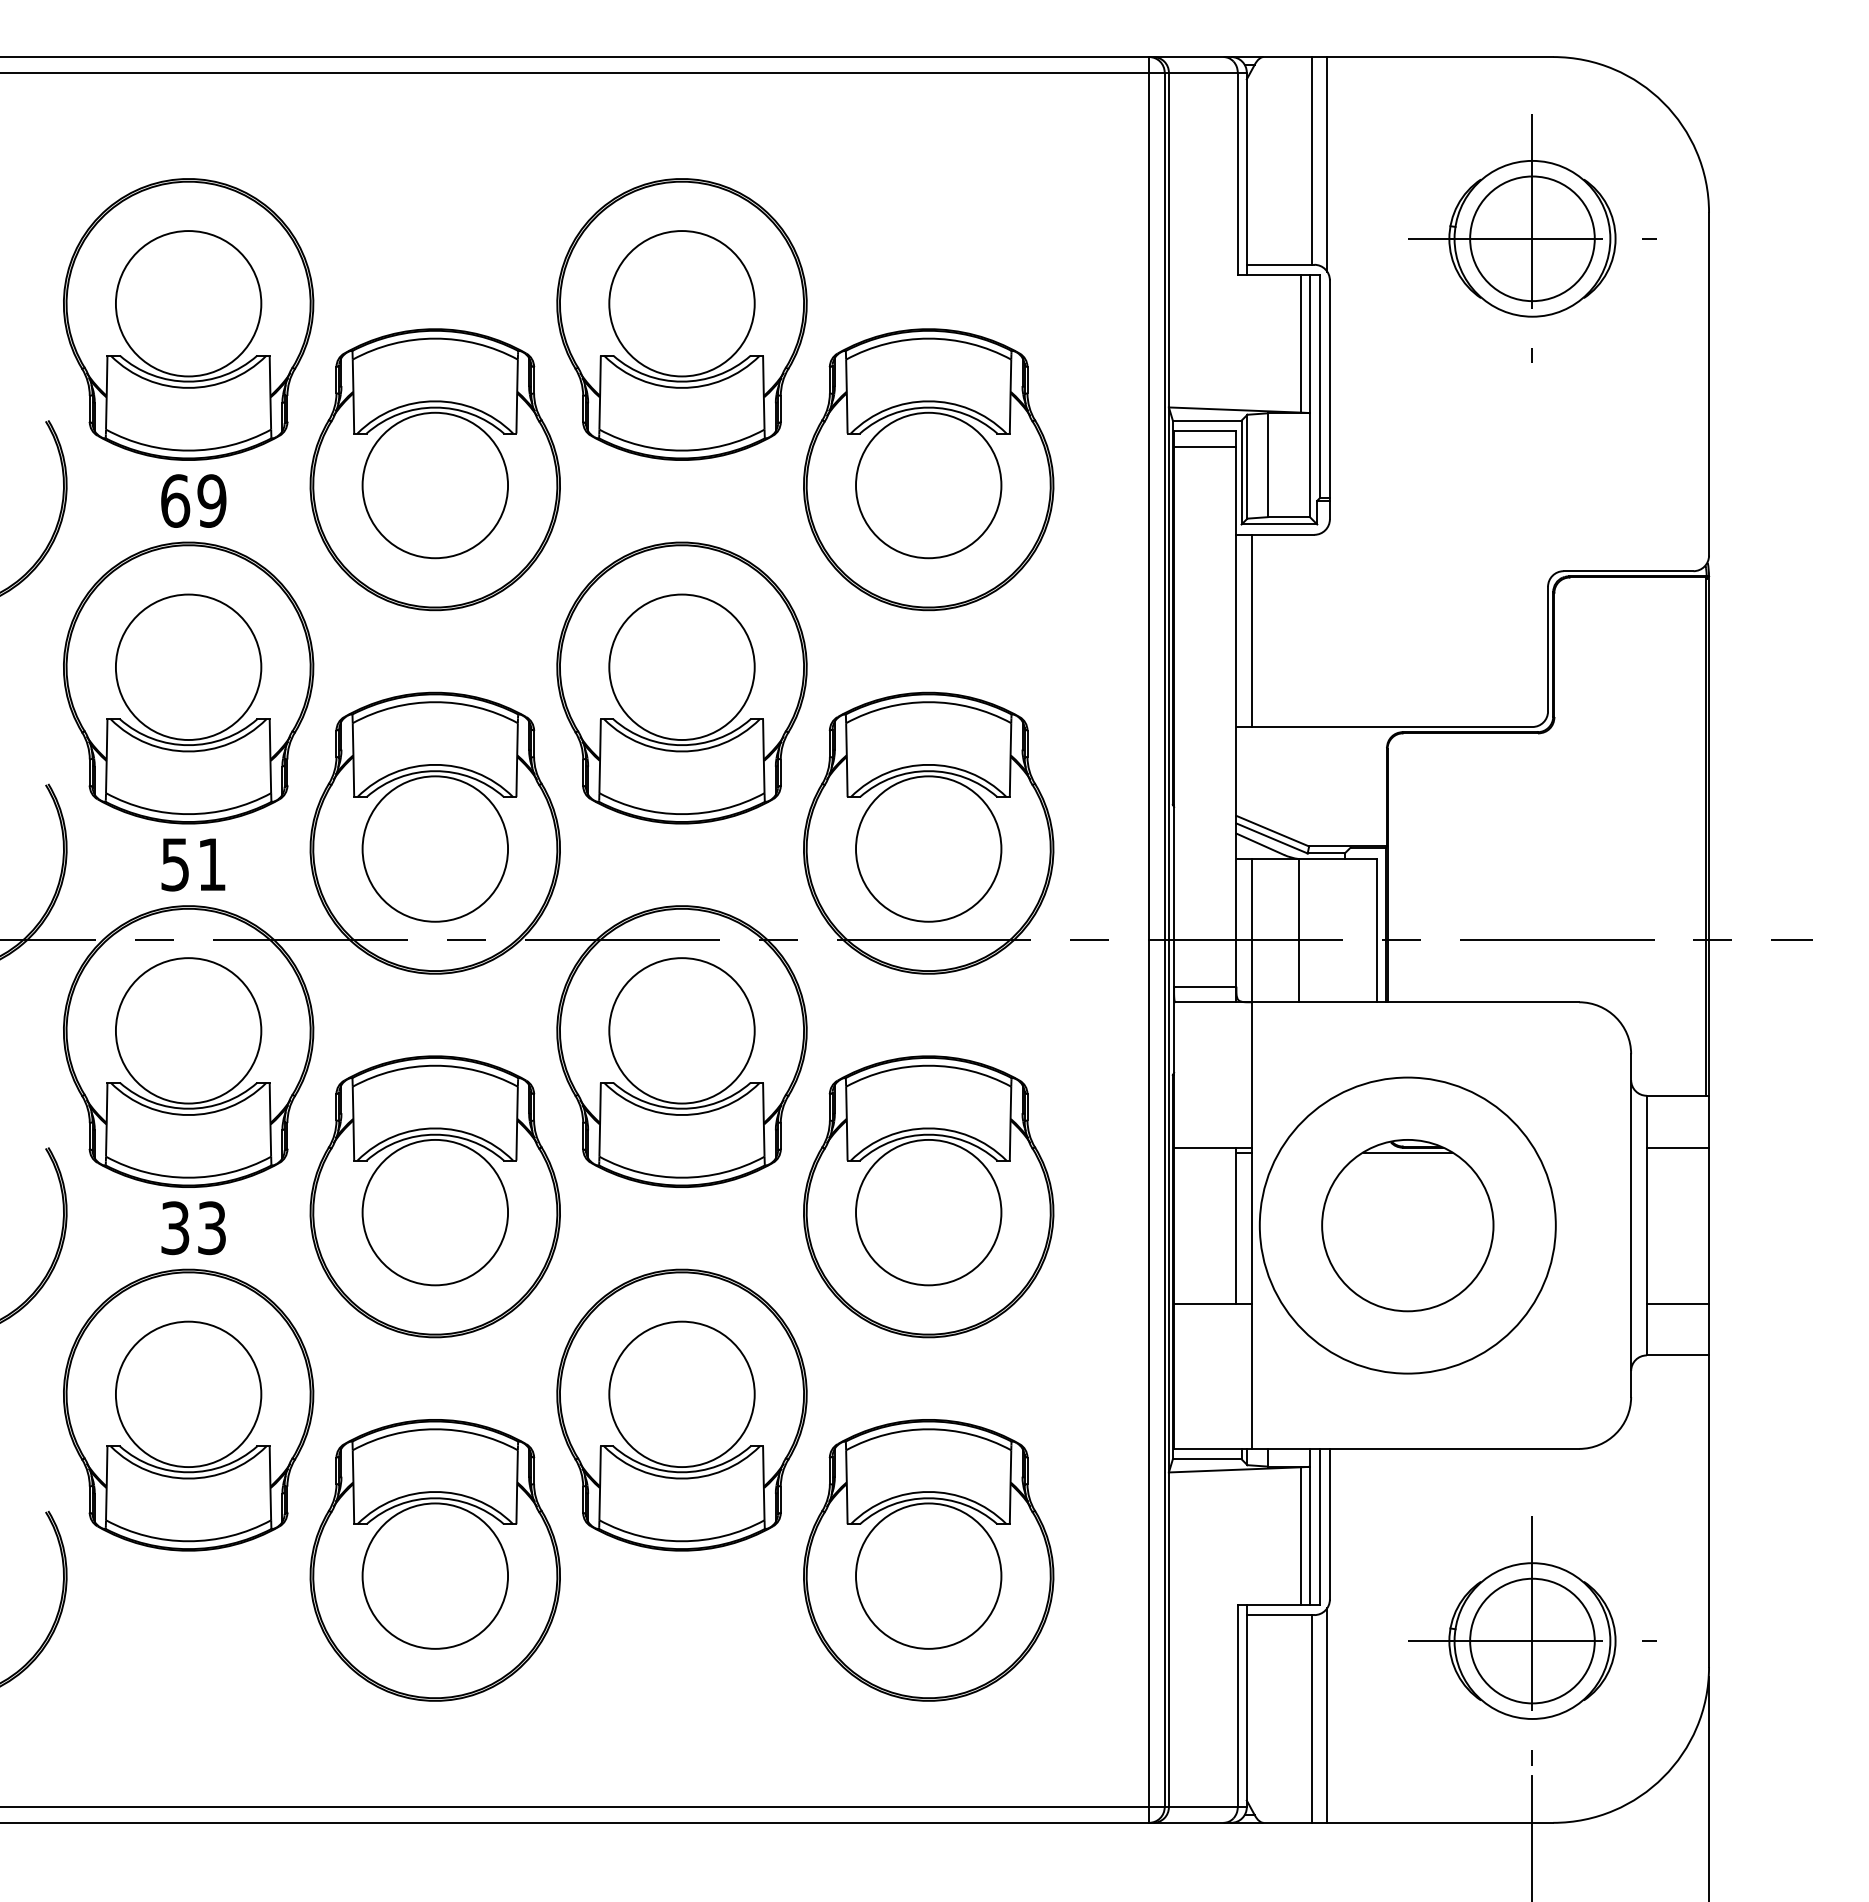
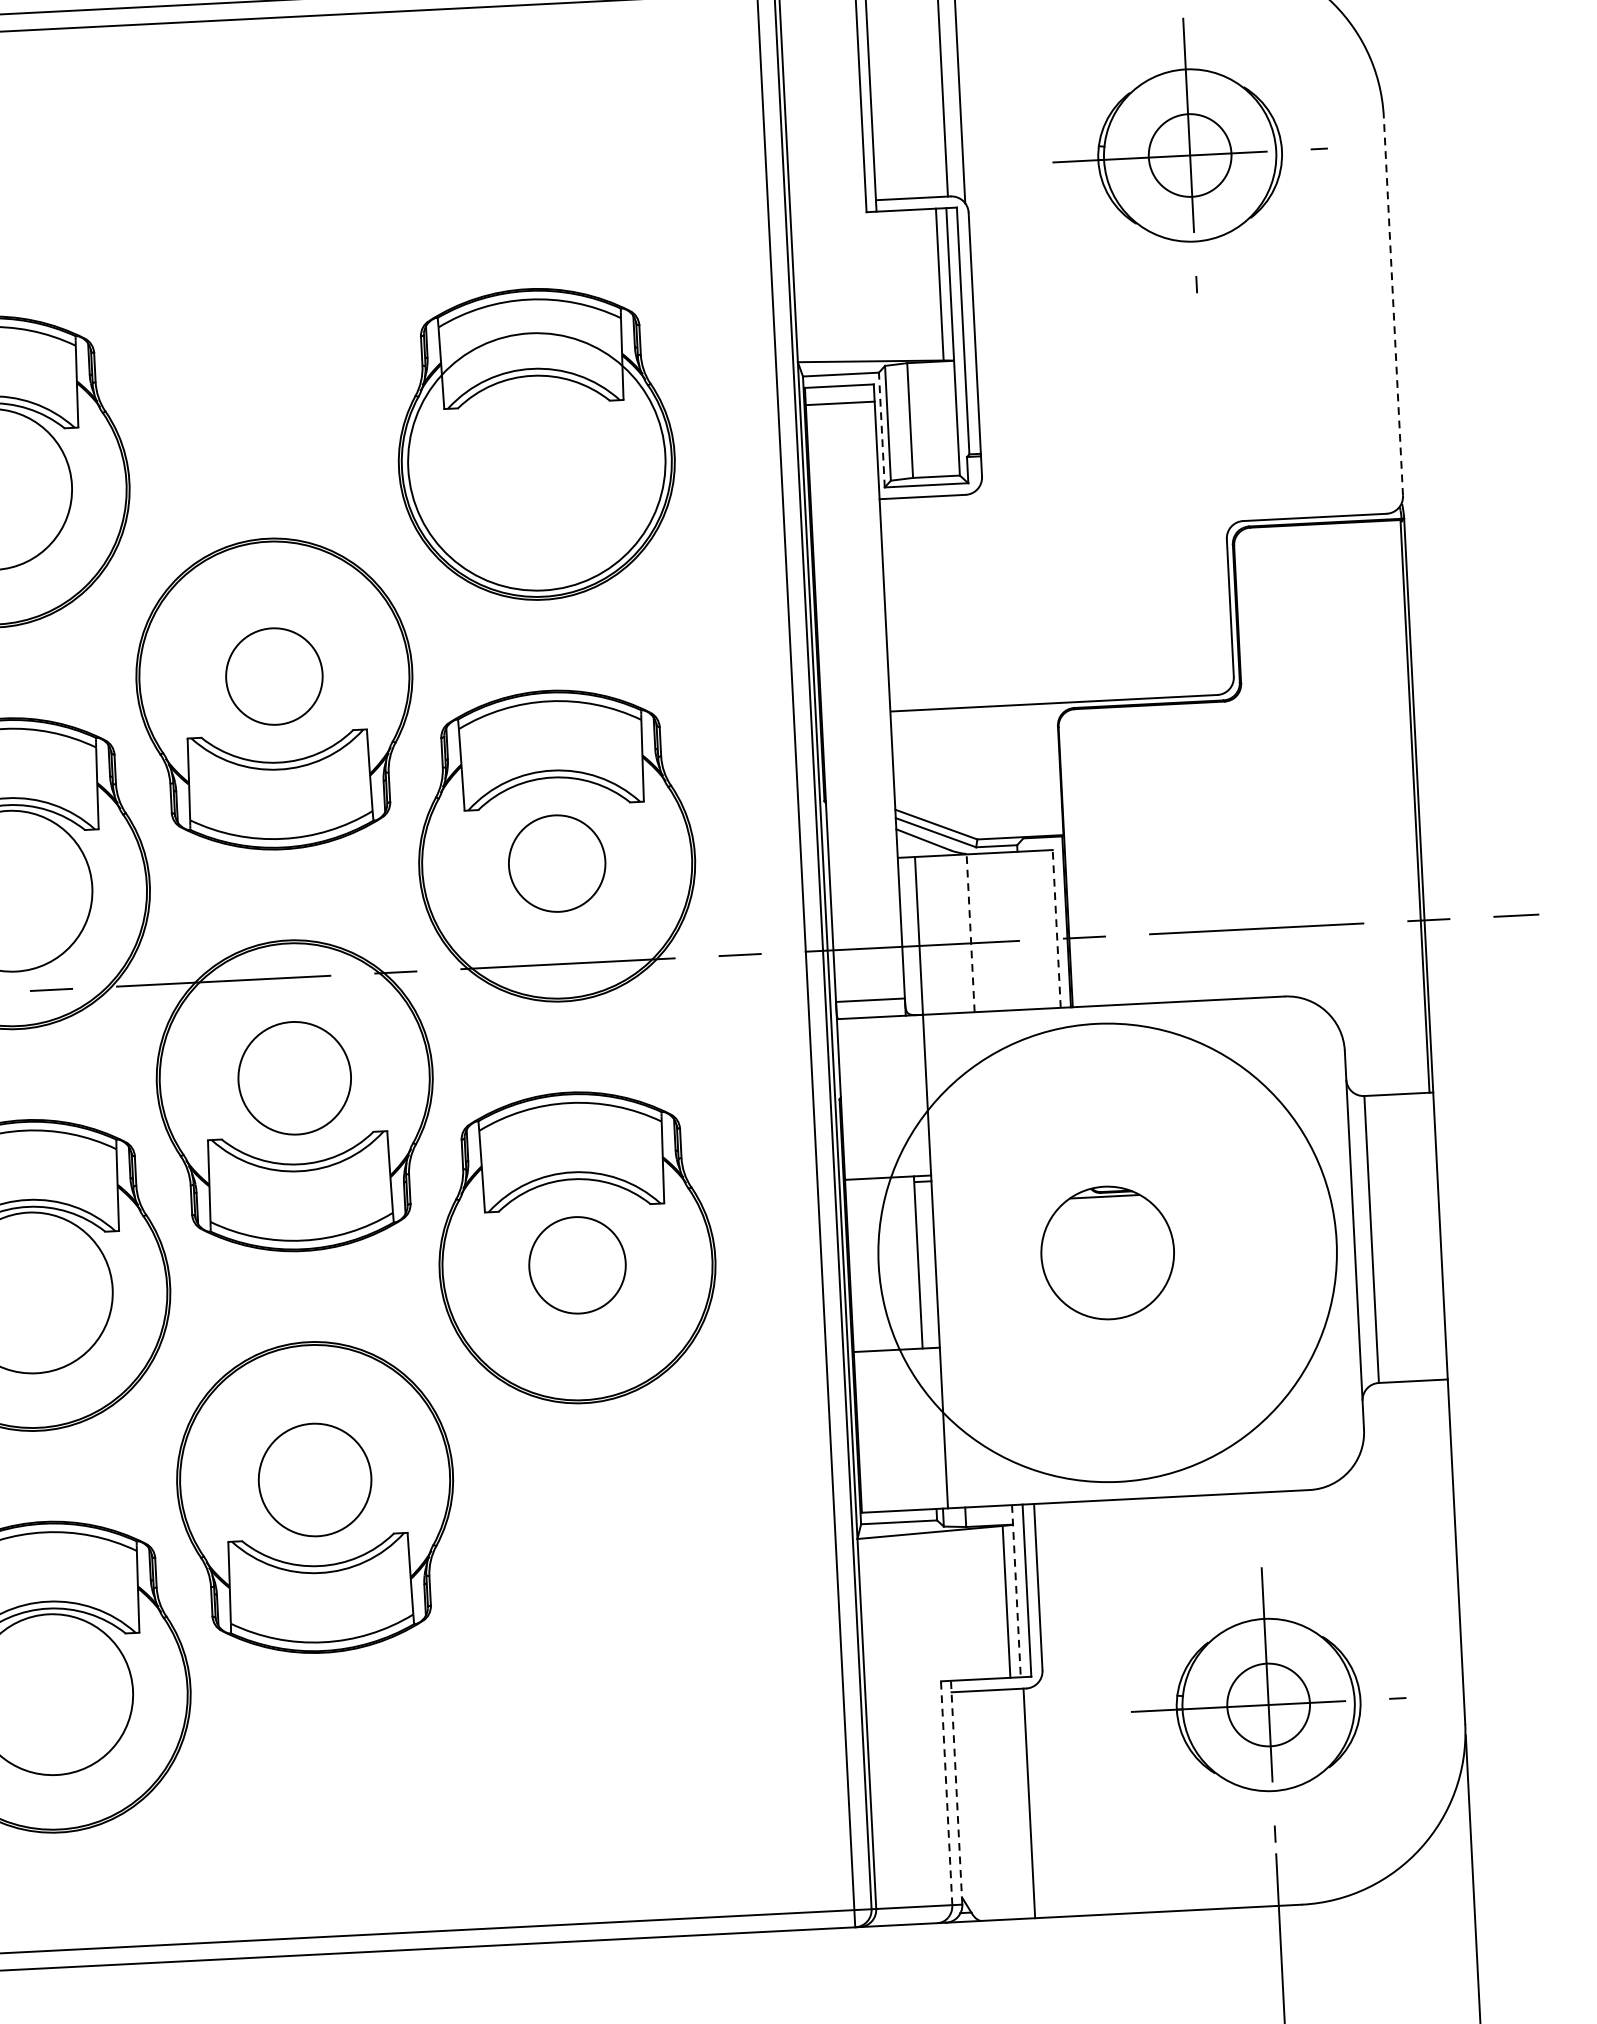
circle: (1532, 238) -> (1190, 155), size x0.6
part: (681, 319) -> (254, 292), removed
line: (1709, 383) -> (1393, 305), solid -> dashed
line: (1241, 472) -> (881, 430), solid -> dashed
circle: (928, 485) -> (536, 461), size x1.6
line: (1252, 630) -> (902, 603), removed
circle: (681, 667) -> (273, 676), size x0.6
circle: (928, 848) -> (556, 863), size x0.6
line: (1298, 930) -> (970, 932), solid -> dashed
line: (1376, 930) -> (1056, 928), solid -> dashed
circle: (681, 1030) -> (294, 1077), size x0.7
line: (1677, 1147) -> (1401, 1151), removed
circle: (928, 1212) -> (577, 1265), size x0.6
circle: (1407, 1225) -> (1107, 1252), size x1.4
part: (1407, 1225) -> (1107, 1252), size x0.7
line: (1677, 1303) -> (1410, 1323), removed
circle: (681, 1394) -> (314, 1480), size x0.7
line: (1309, 1526) -> (1015, 1590), solid -> dashed
part: (928, 1560) -> (596, 1649), removed
circle: (1532, 1640) -> (1268, 1704), size x0.6
line: (1237, 1705) -> (946, 1792), solid -> dashed
line: (1246, 1705) -> (956, 1792), solid -> dashed
line: (1327, 1715) -> (1046, 1798), removed

